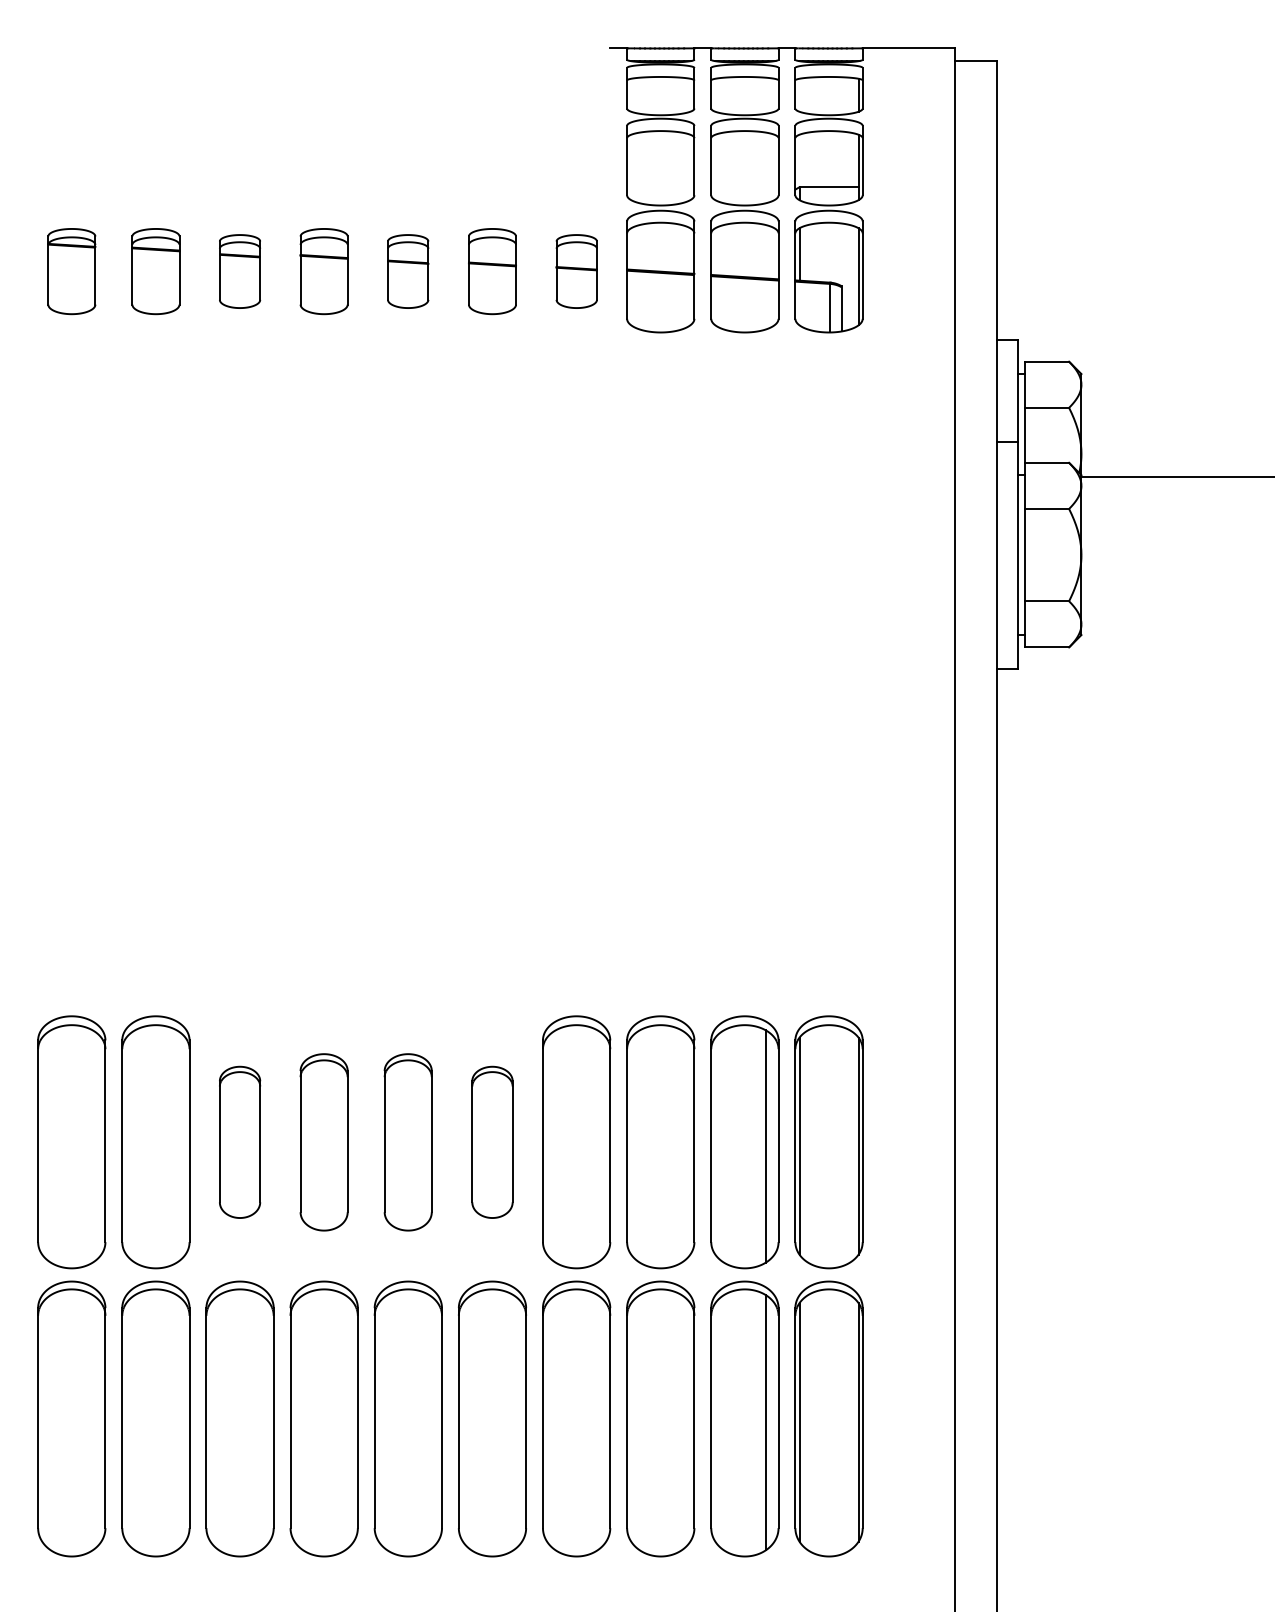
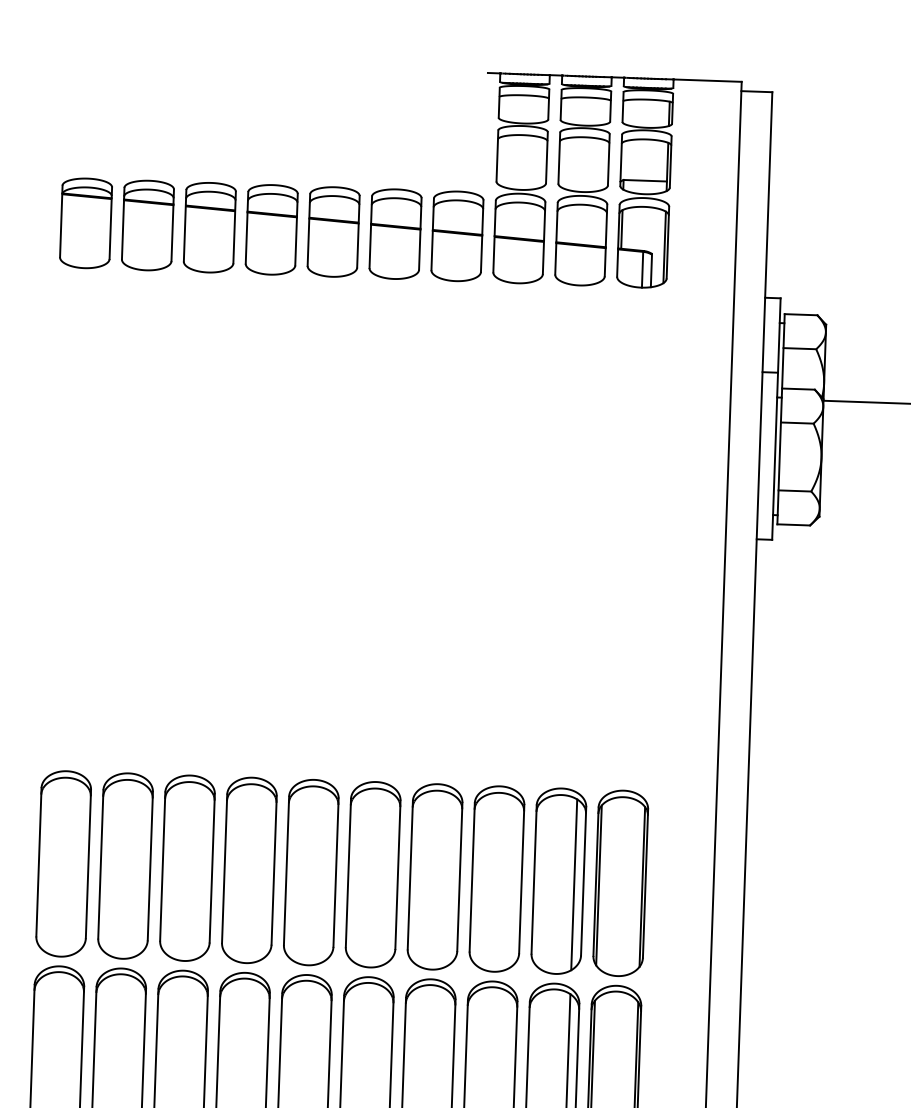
part: (71, 271) -> (85, 223), size x1.43
part: (155, 271) -> (147, 225), size x1.43
part: (239, 271) -> (209, 227), size x1.67
part: (323, 271) -> (271, 229), size x1.43
part: (407, 271) -> (333, 231), size x1.67
part: (492, 271) -> (395, 234), size x1.43
part: (576, 271) -> (457, 236), size x1.67
part: (239, 1142) -> (187, 868), size x1.67
part: (323, 1142) -> (248, 870), size x1.43
part: (407, 1142) -> (310, 872), size x1.43
part: (492, 1142) -> (373, 874), size x1.67

